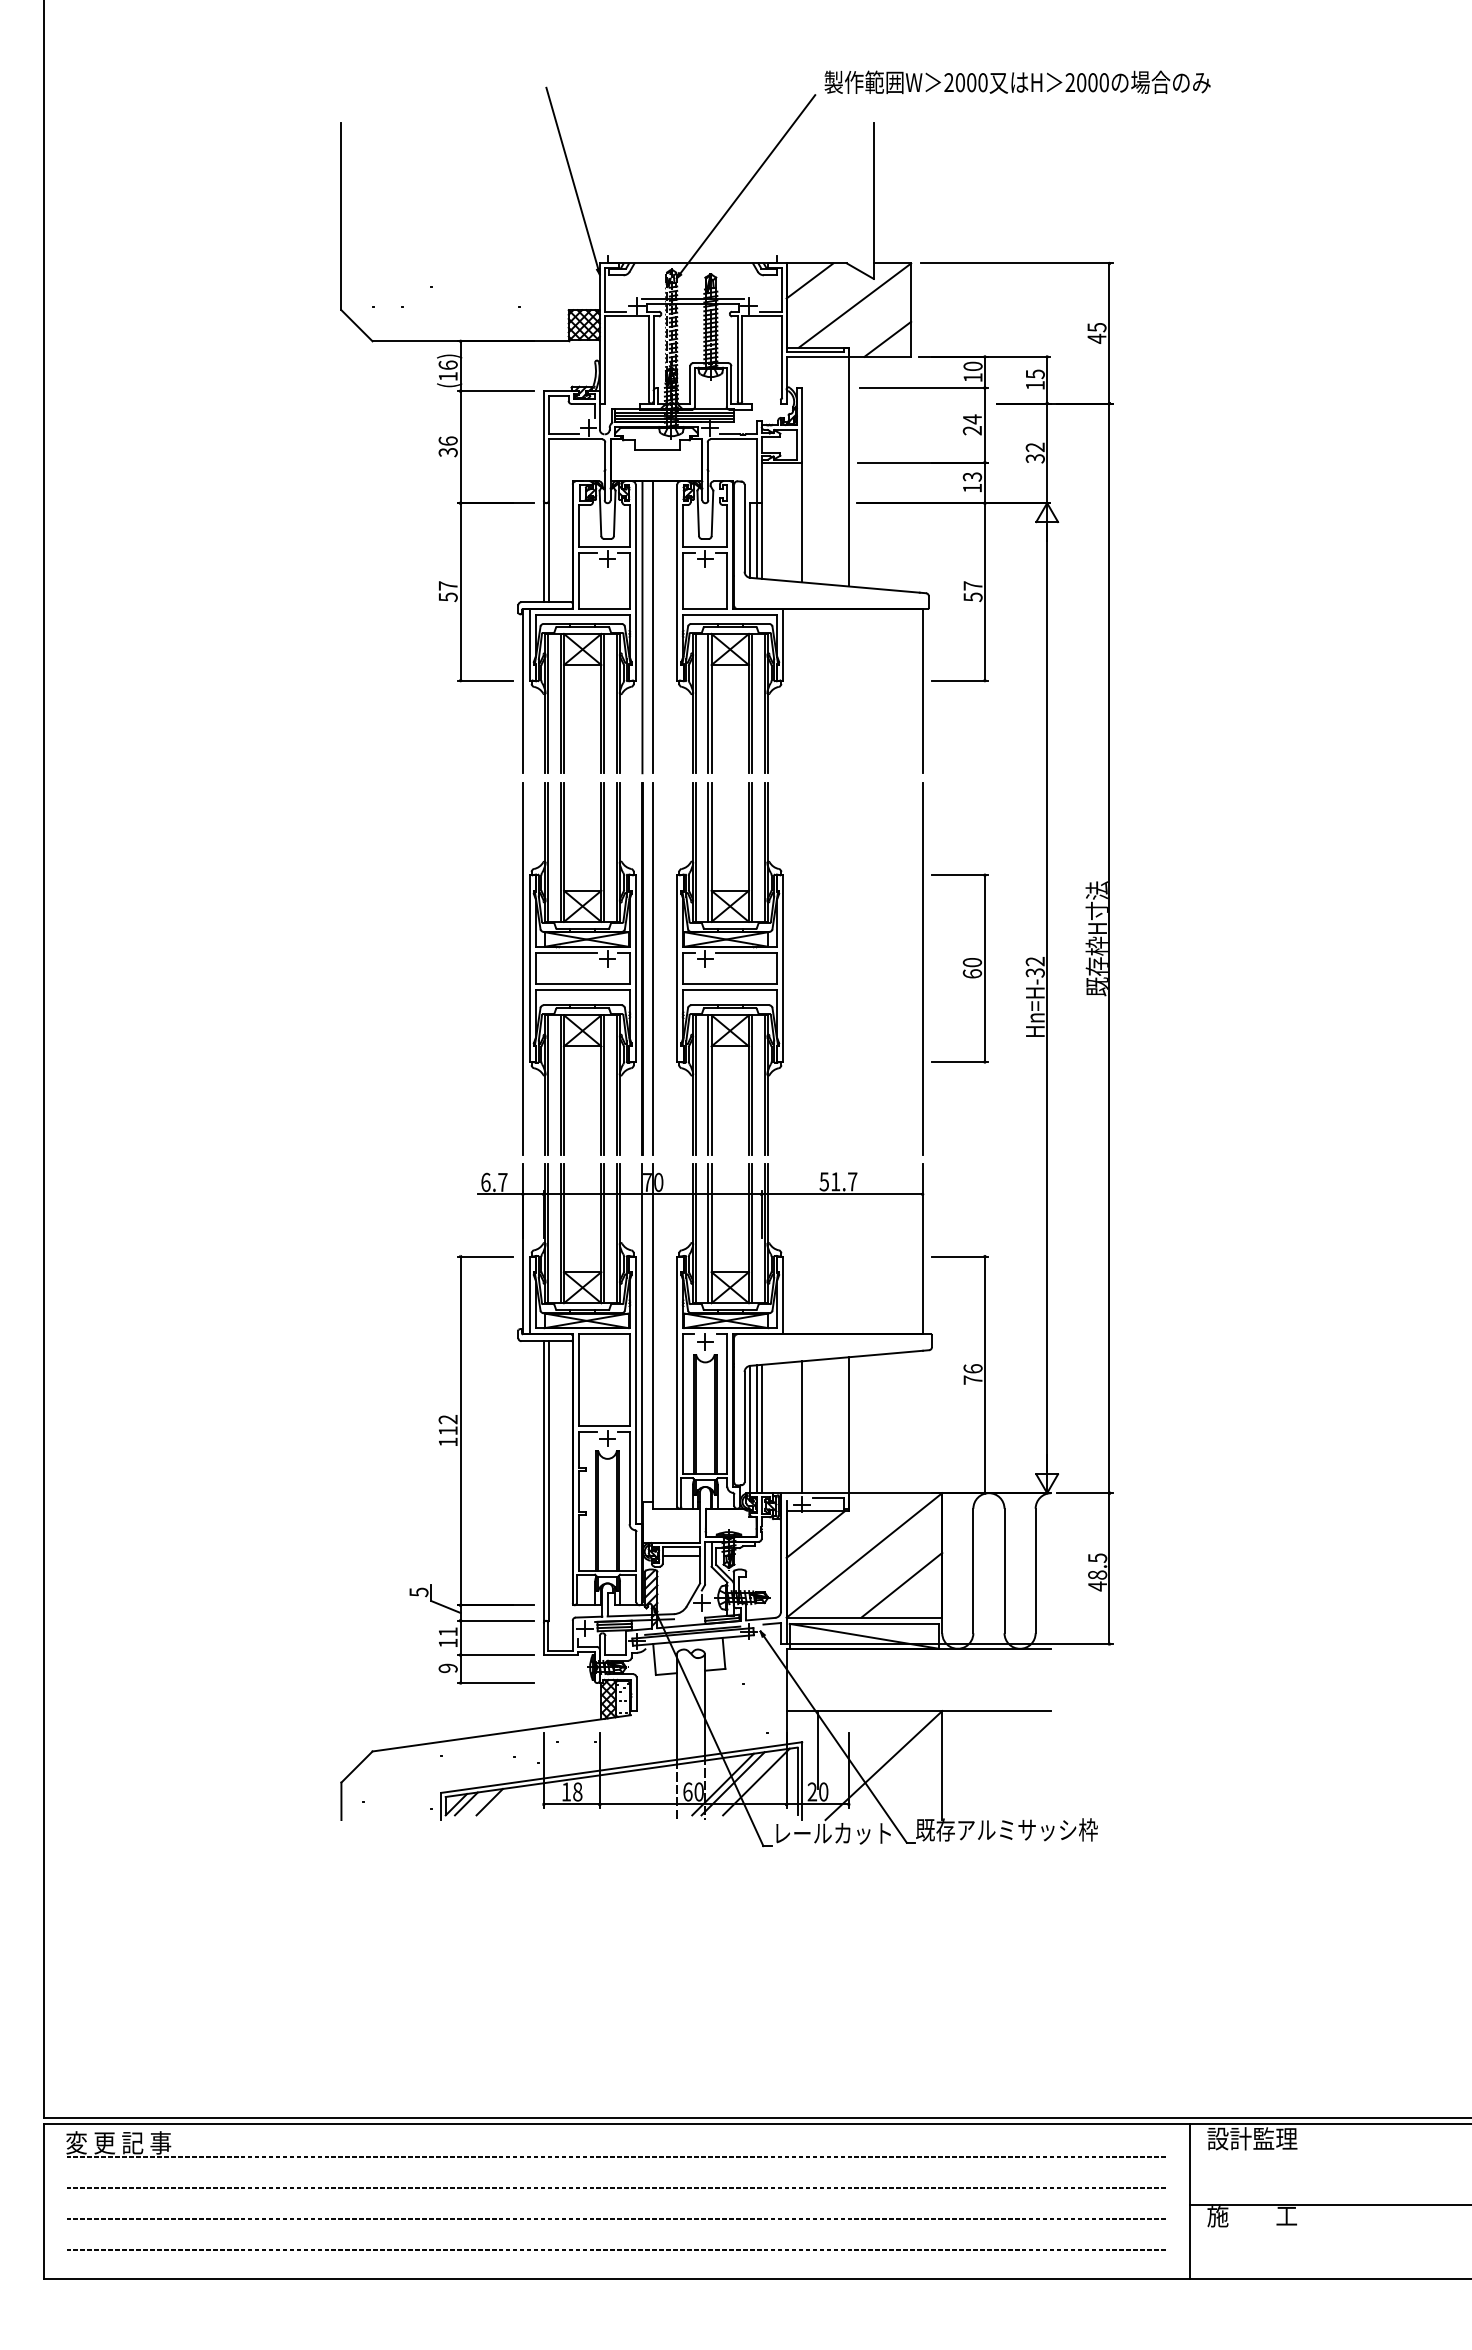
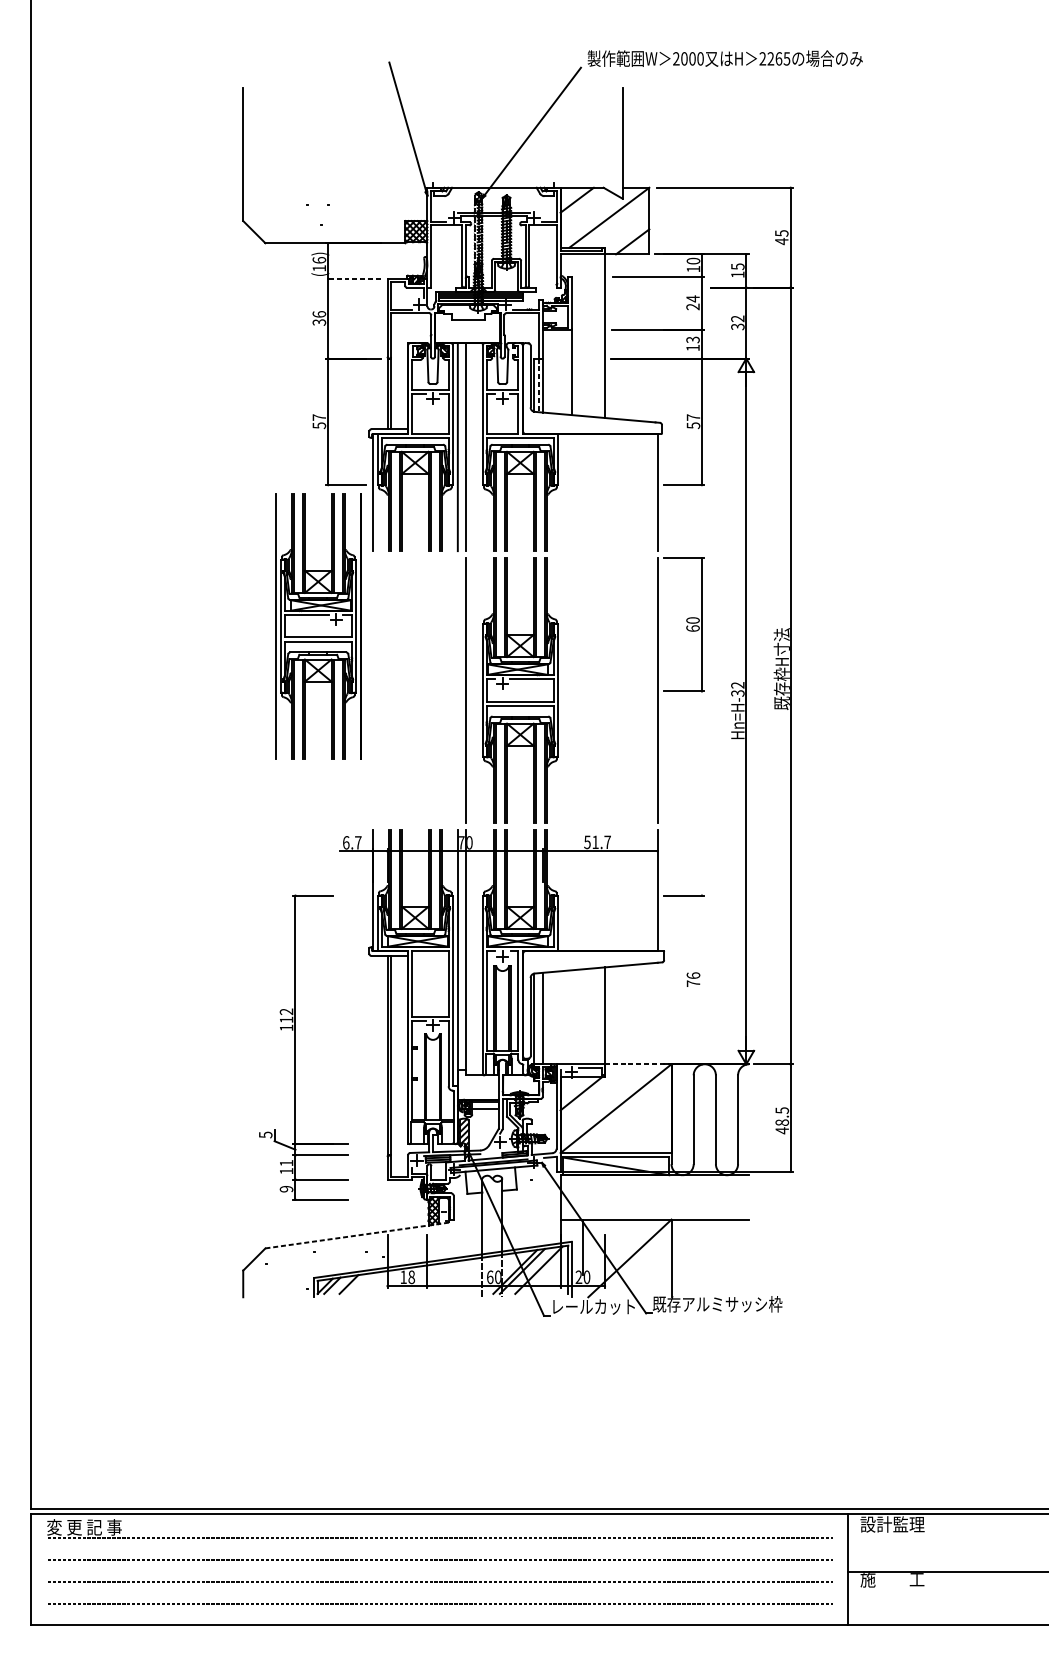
text: (1092, 82) -> (778, 58), 2000 -> 2265
line: (495, 391) -> (353, 279), solid -> dashed
line: (756, 540) -> (539, 385), solid -> dashed
part: (582, 968) -> (318, 626), moved
part: (959, 968) -> (683, 624), moved
line: (984, 1374) -> (701, 979), removed
line: (802, 1427) -> (571, 1017), removed
line: (756, 1429) -> (539, 1018), removed
part: (461, 1469) -> (296, 1047), moved
line: (895, 1493) -> (638, 1064), solid -> dashed
line: (901, 1584) -> (642, 1129), removed
line: (502, 1733) -> (358, 1235), solid -> dashed

